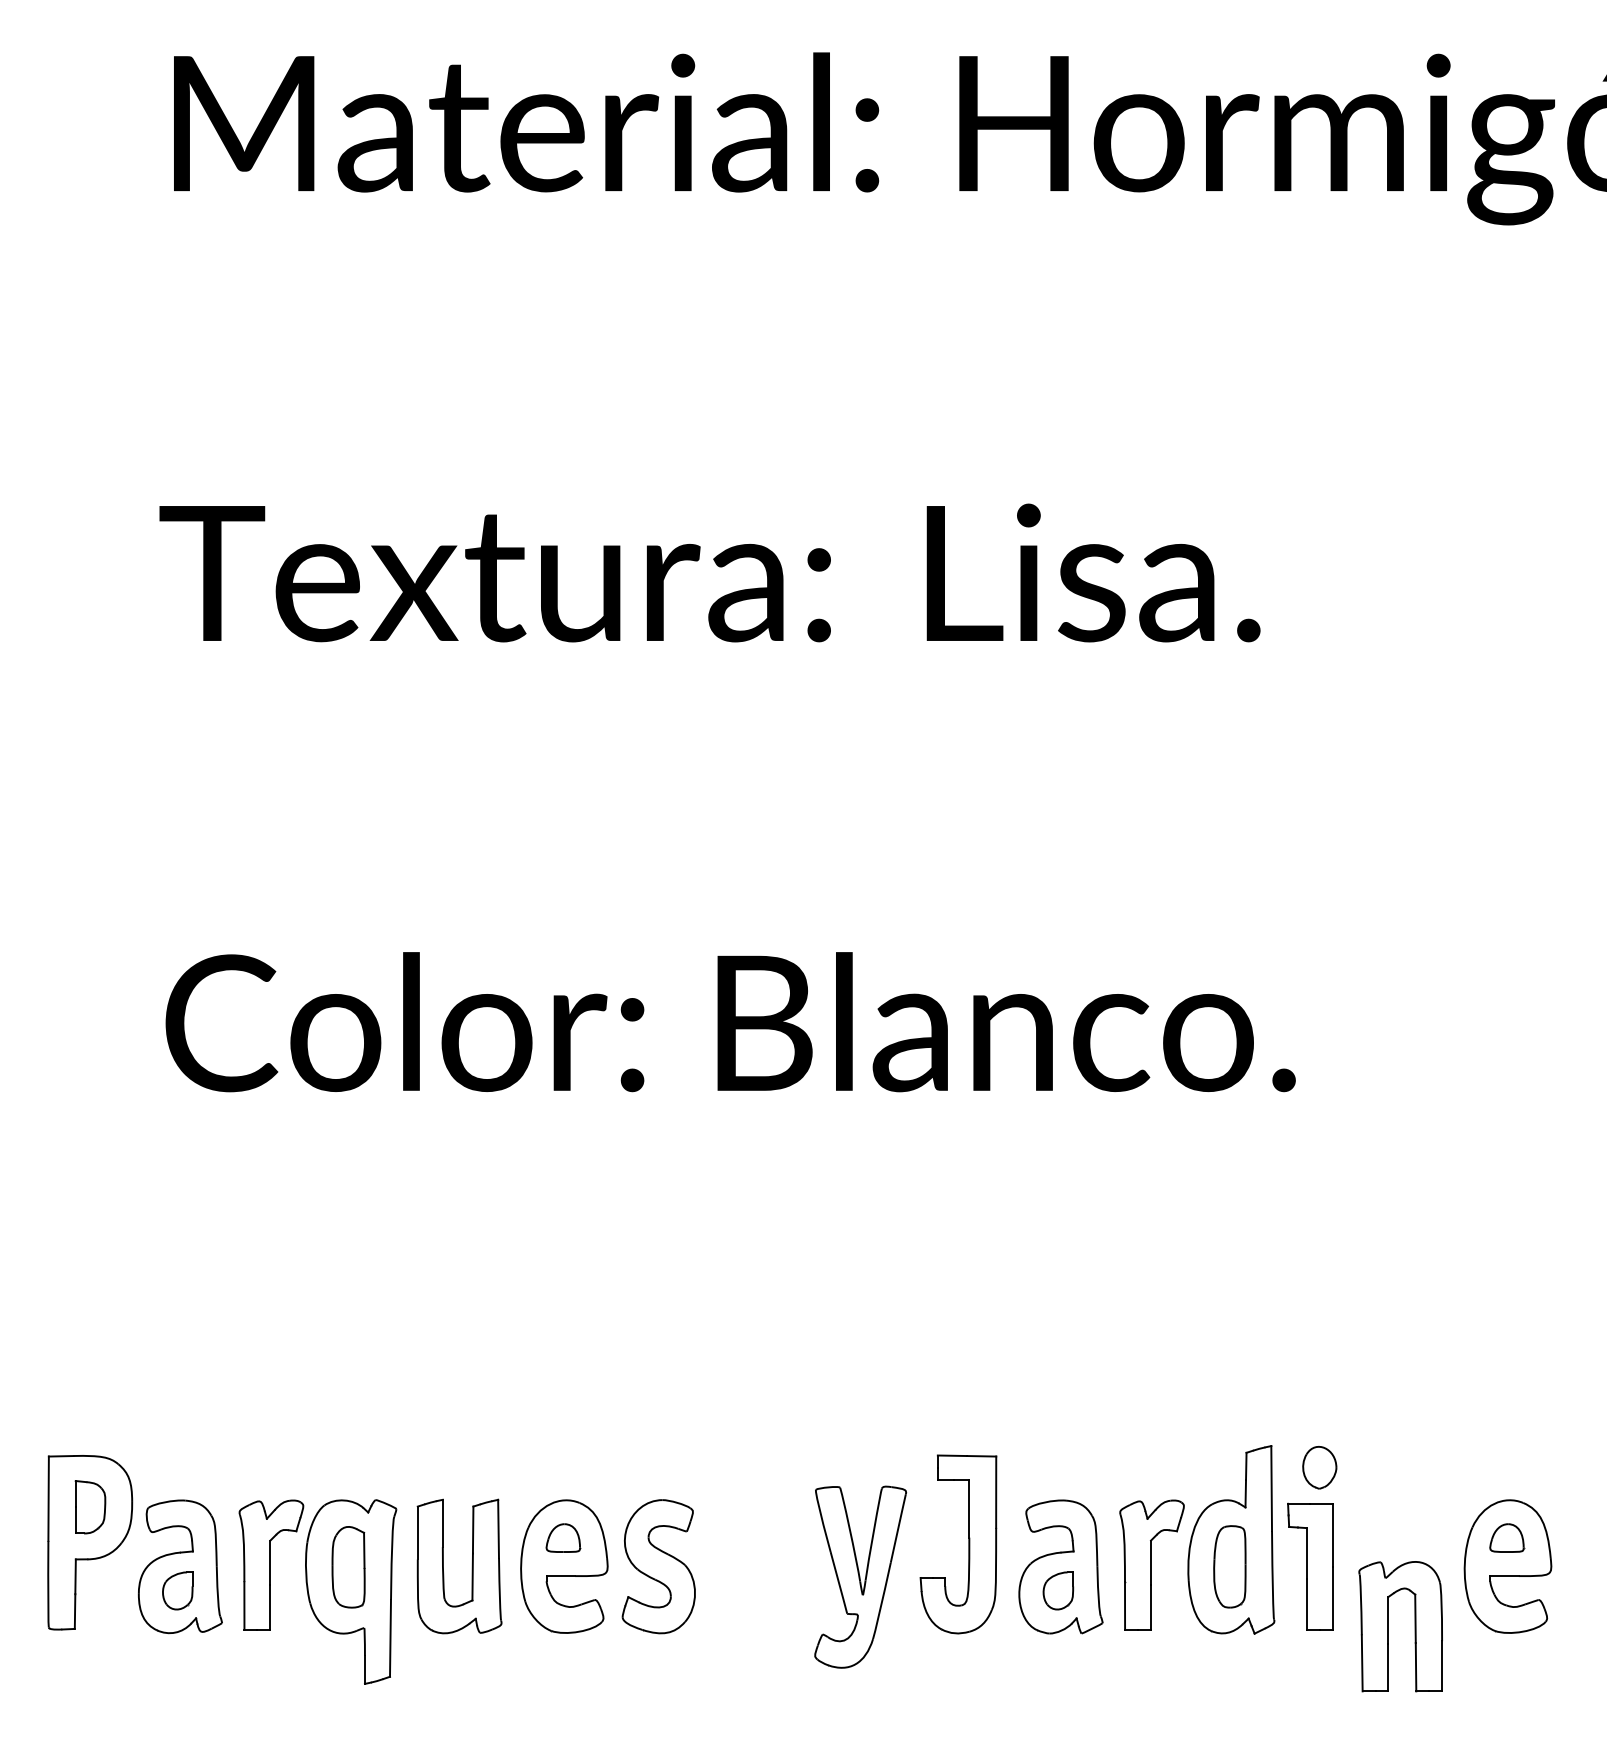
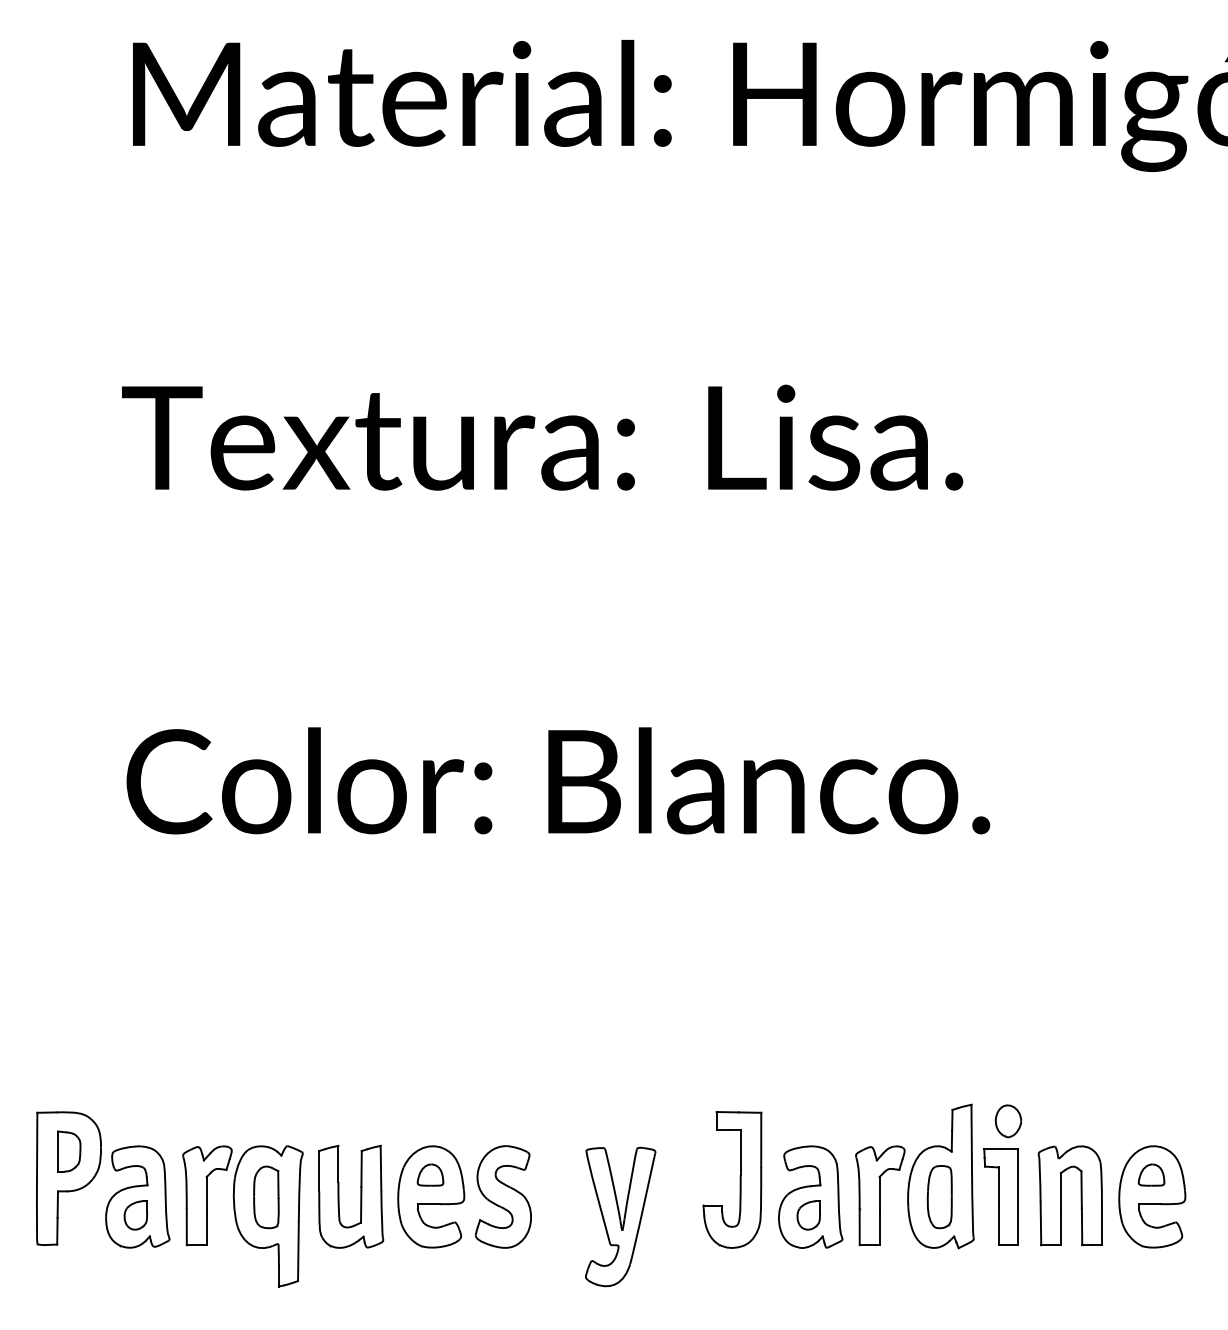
part: (860, 1576) -> (620, 1216), moved
part: (1389, 1626) -> (1061, 1195), moved

